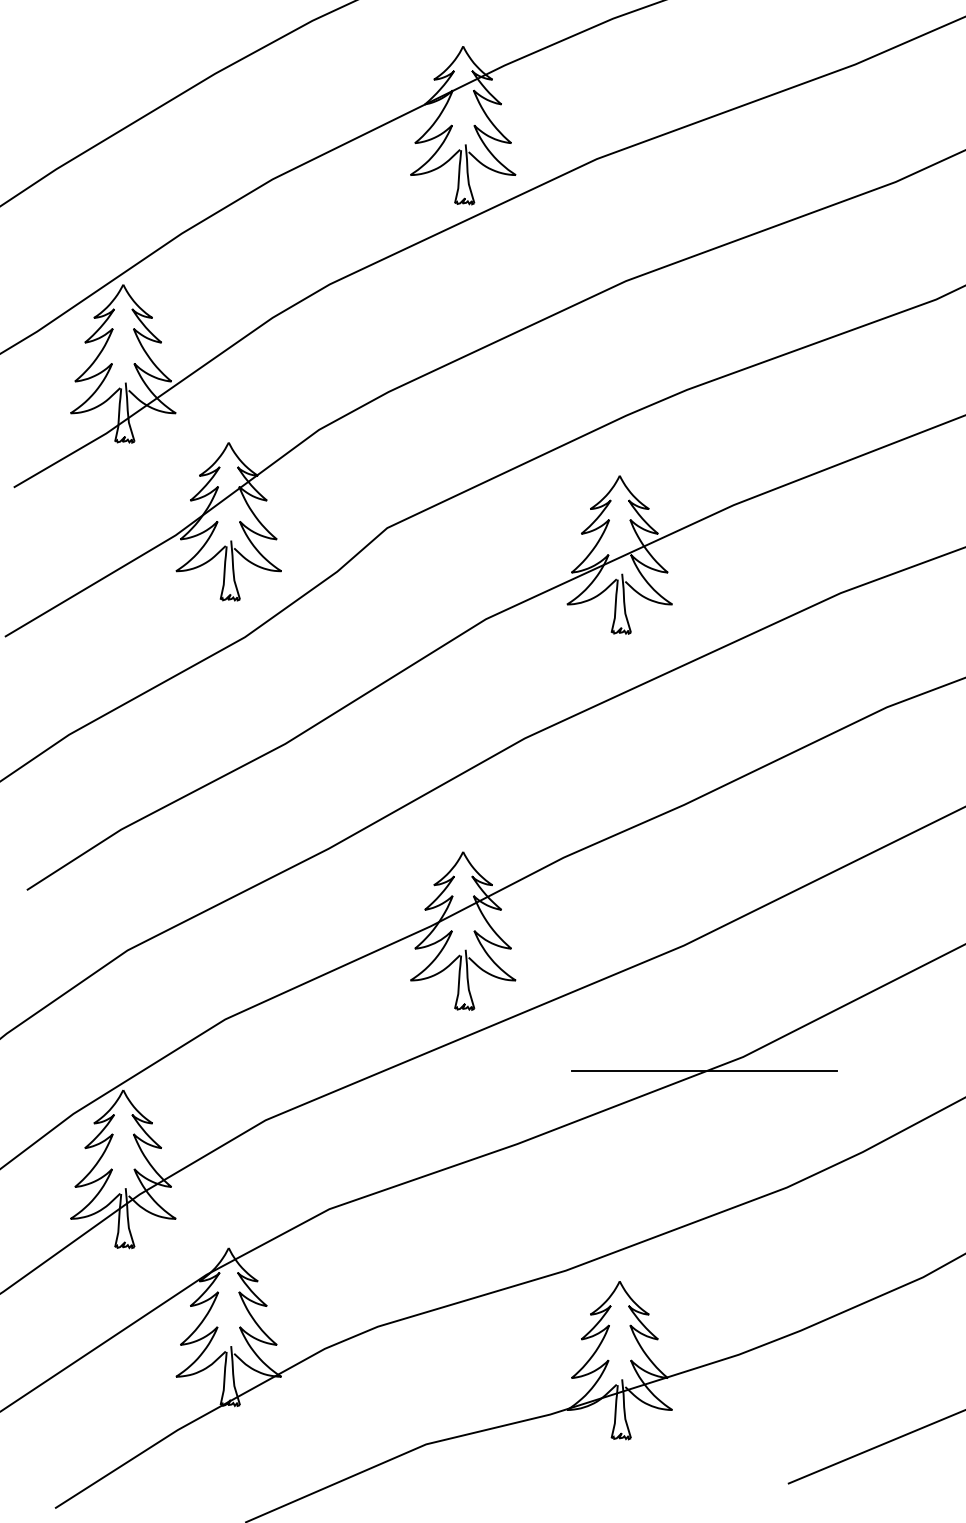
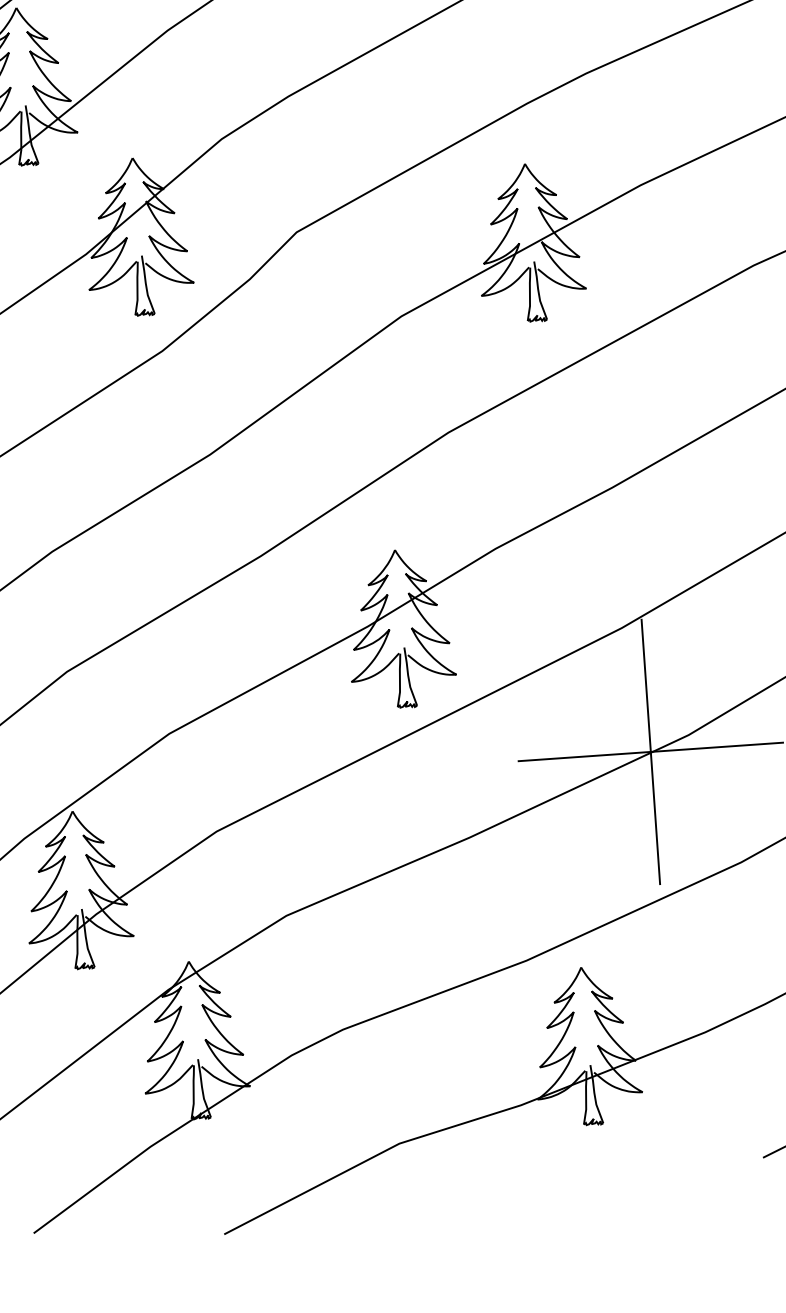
line: (704, 1070) -> (650, 751), added

